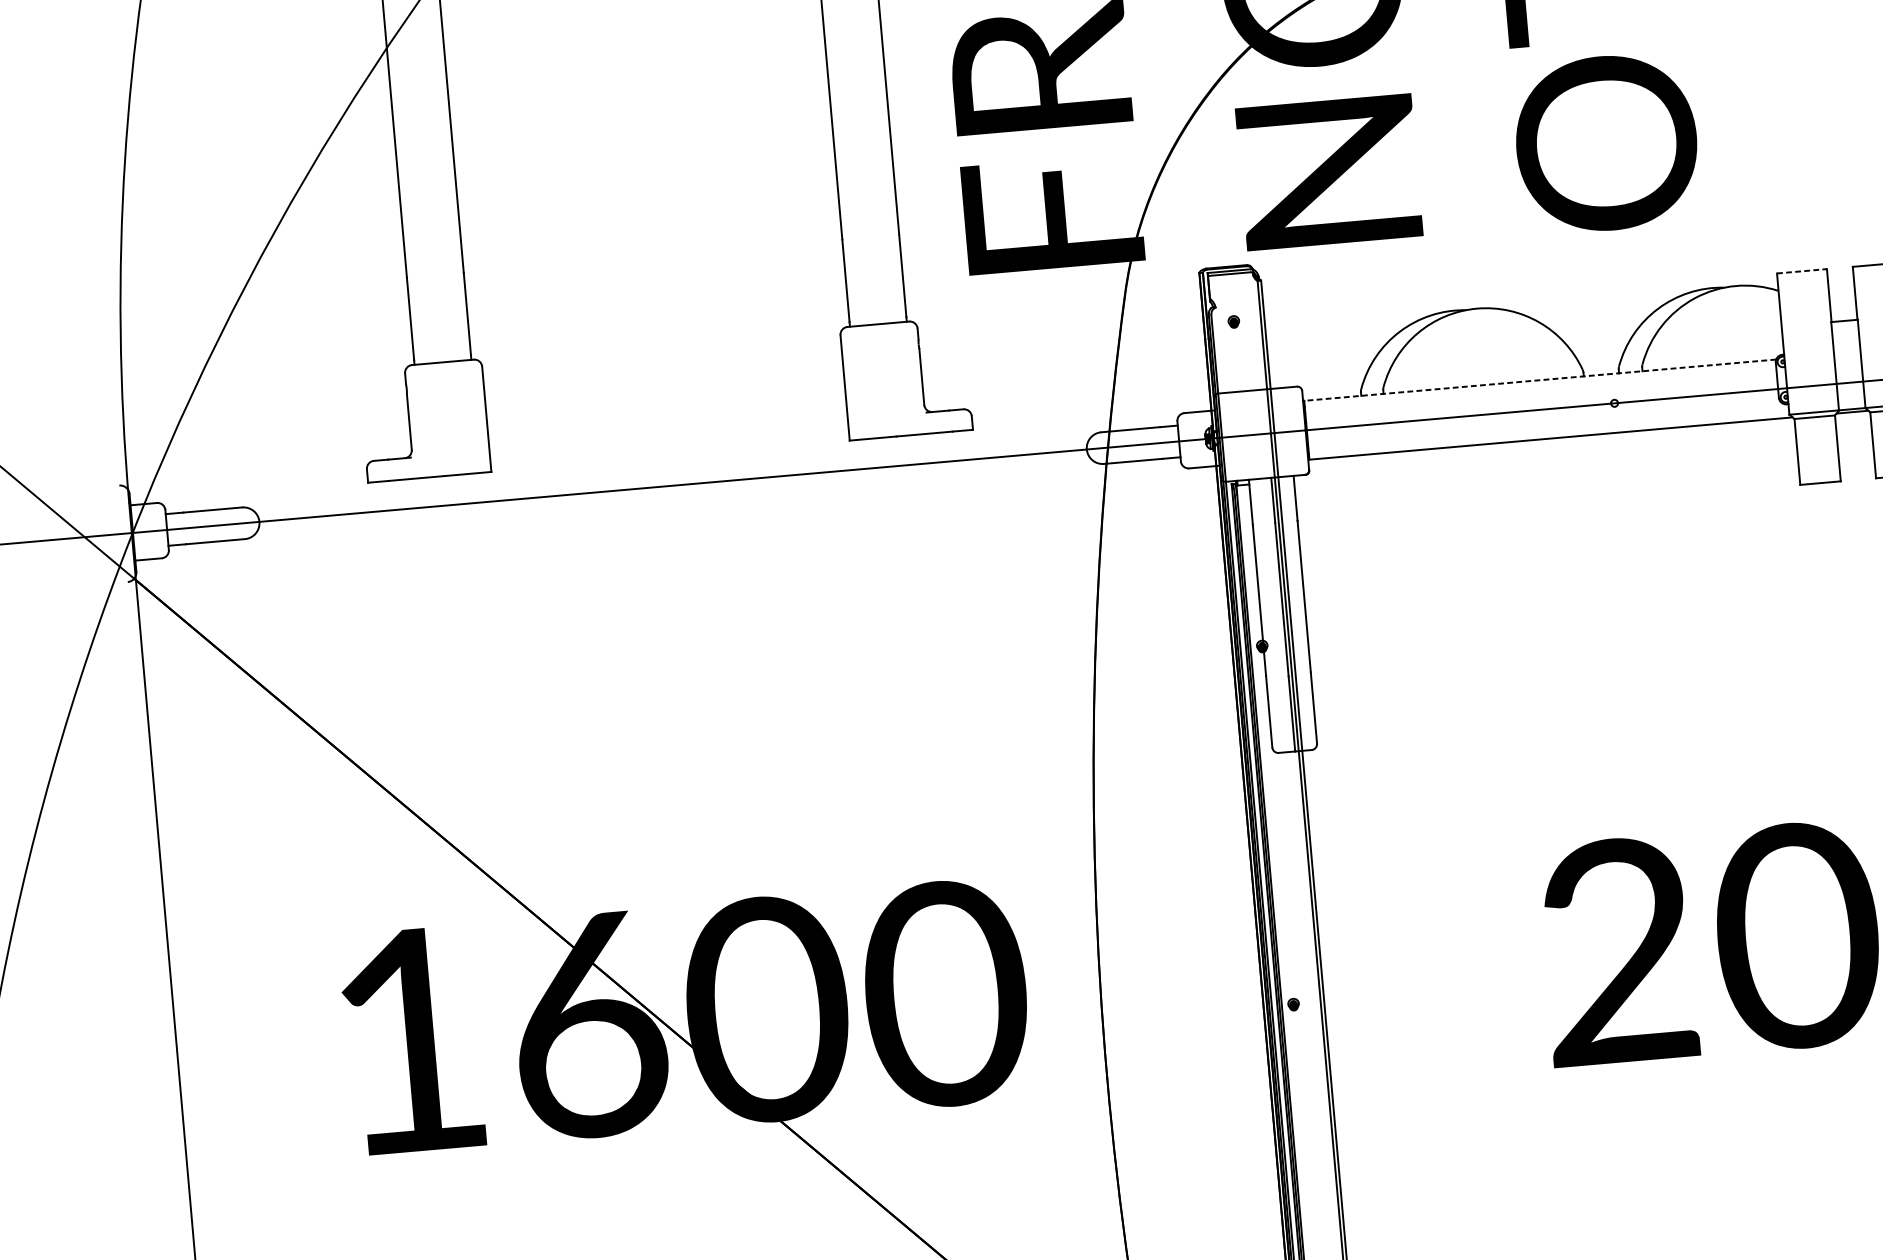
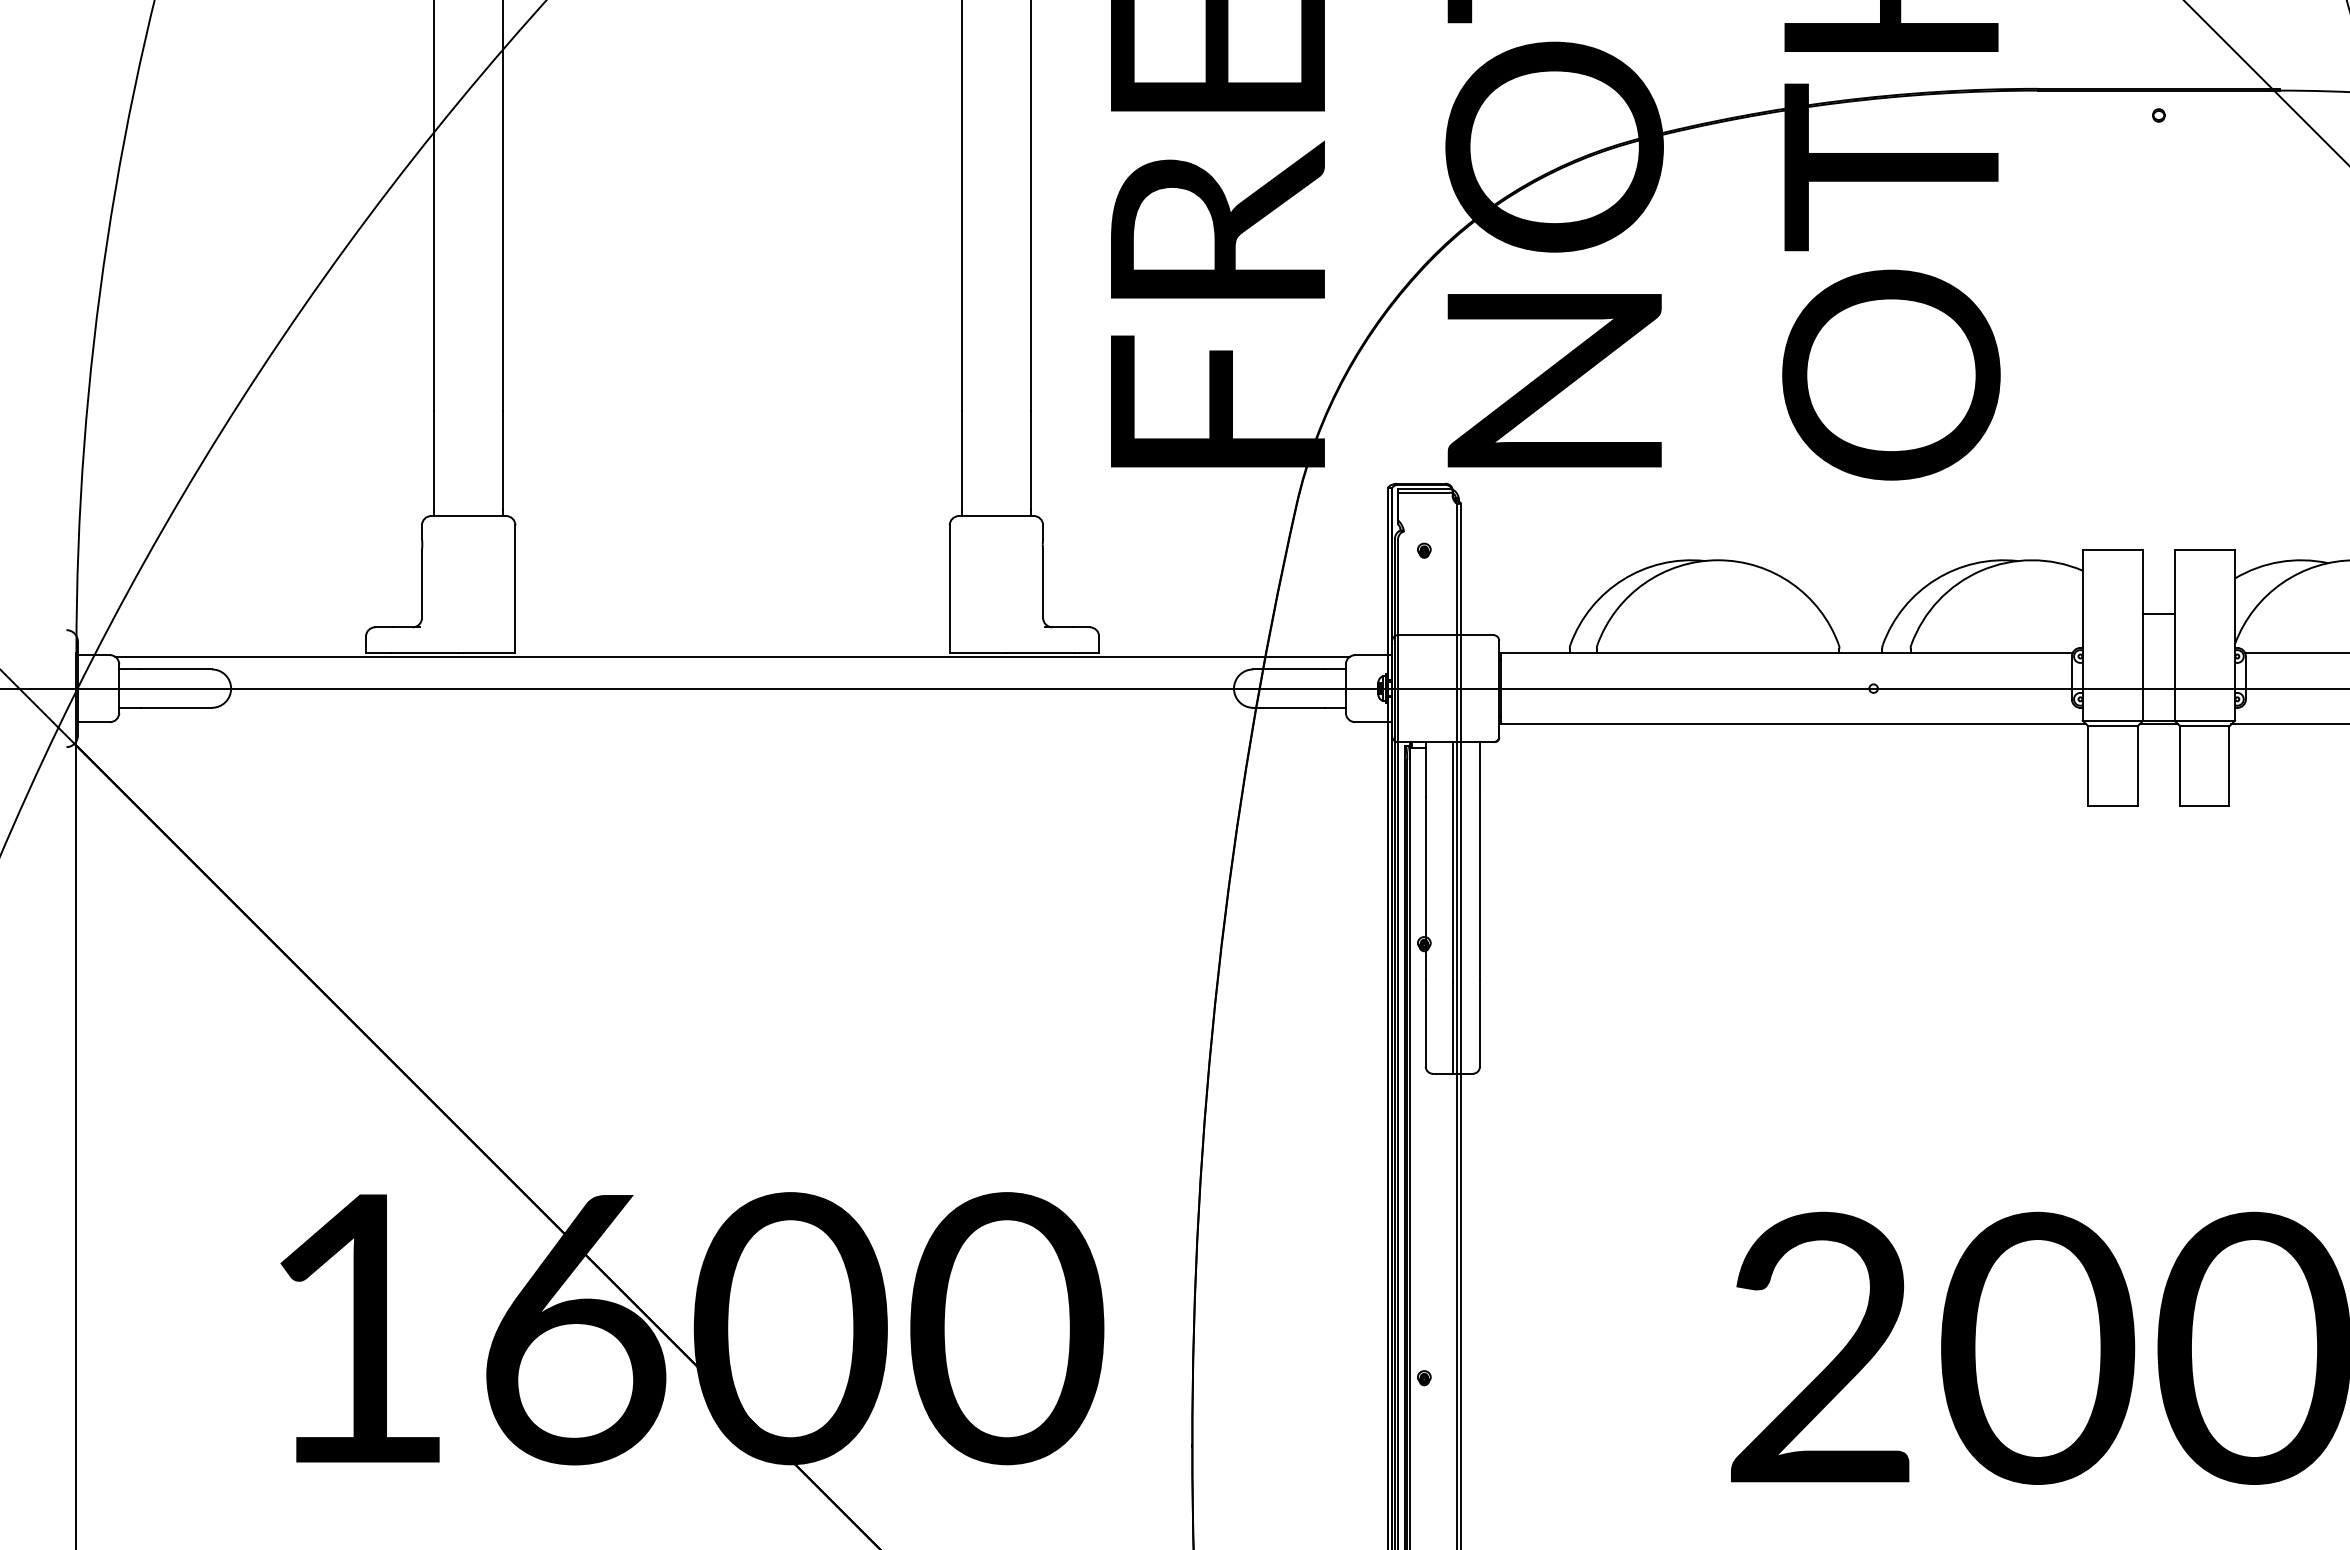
line: (1802, 271) -> (2113, 549), dashed -> solid
line: (1540, 379) -> (1786, 652), dashed -> solid
line: (670, 459) -> (732, 656), added

